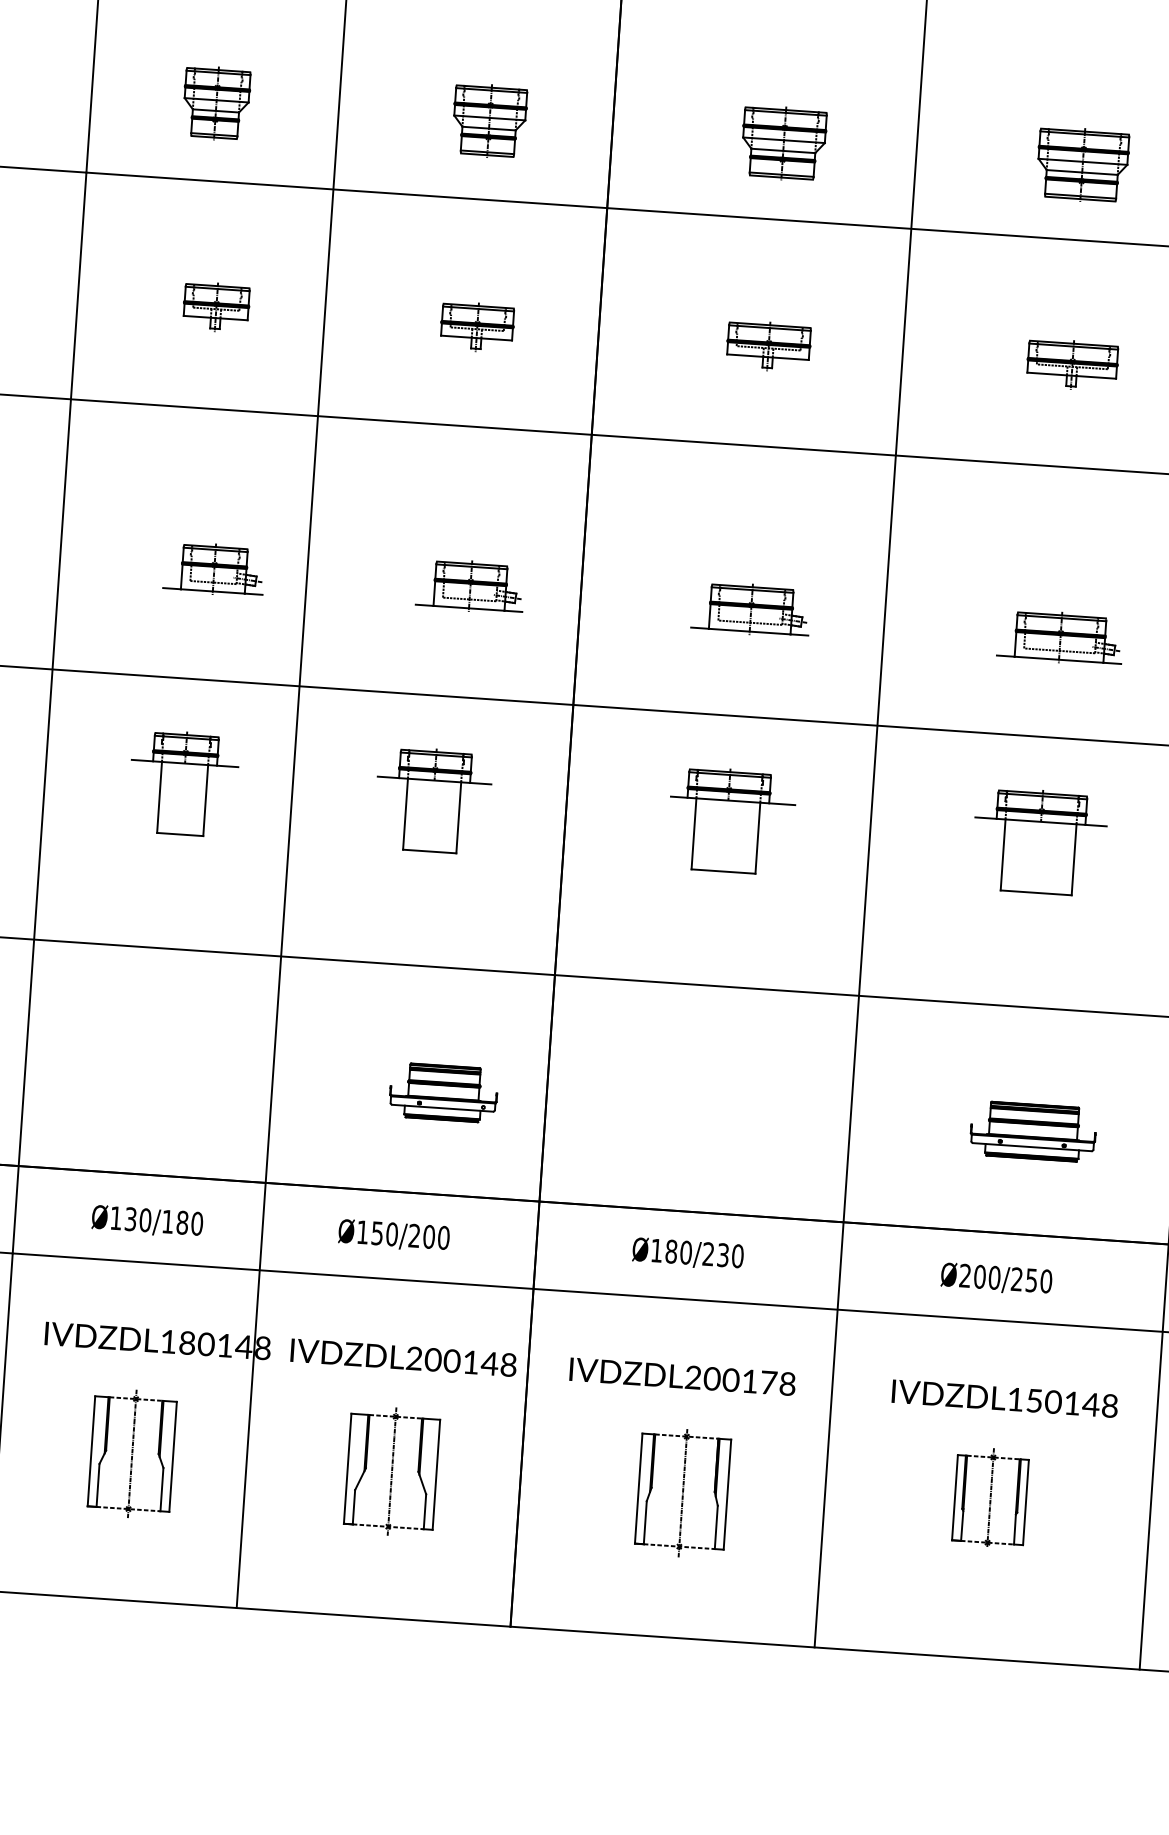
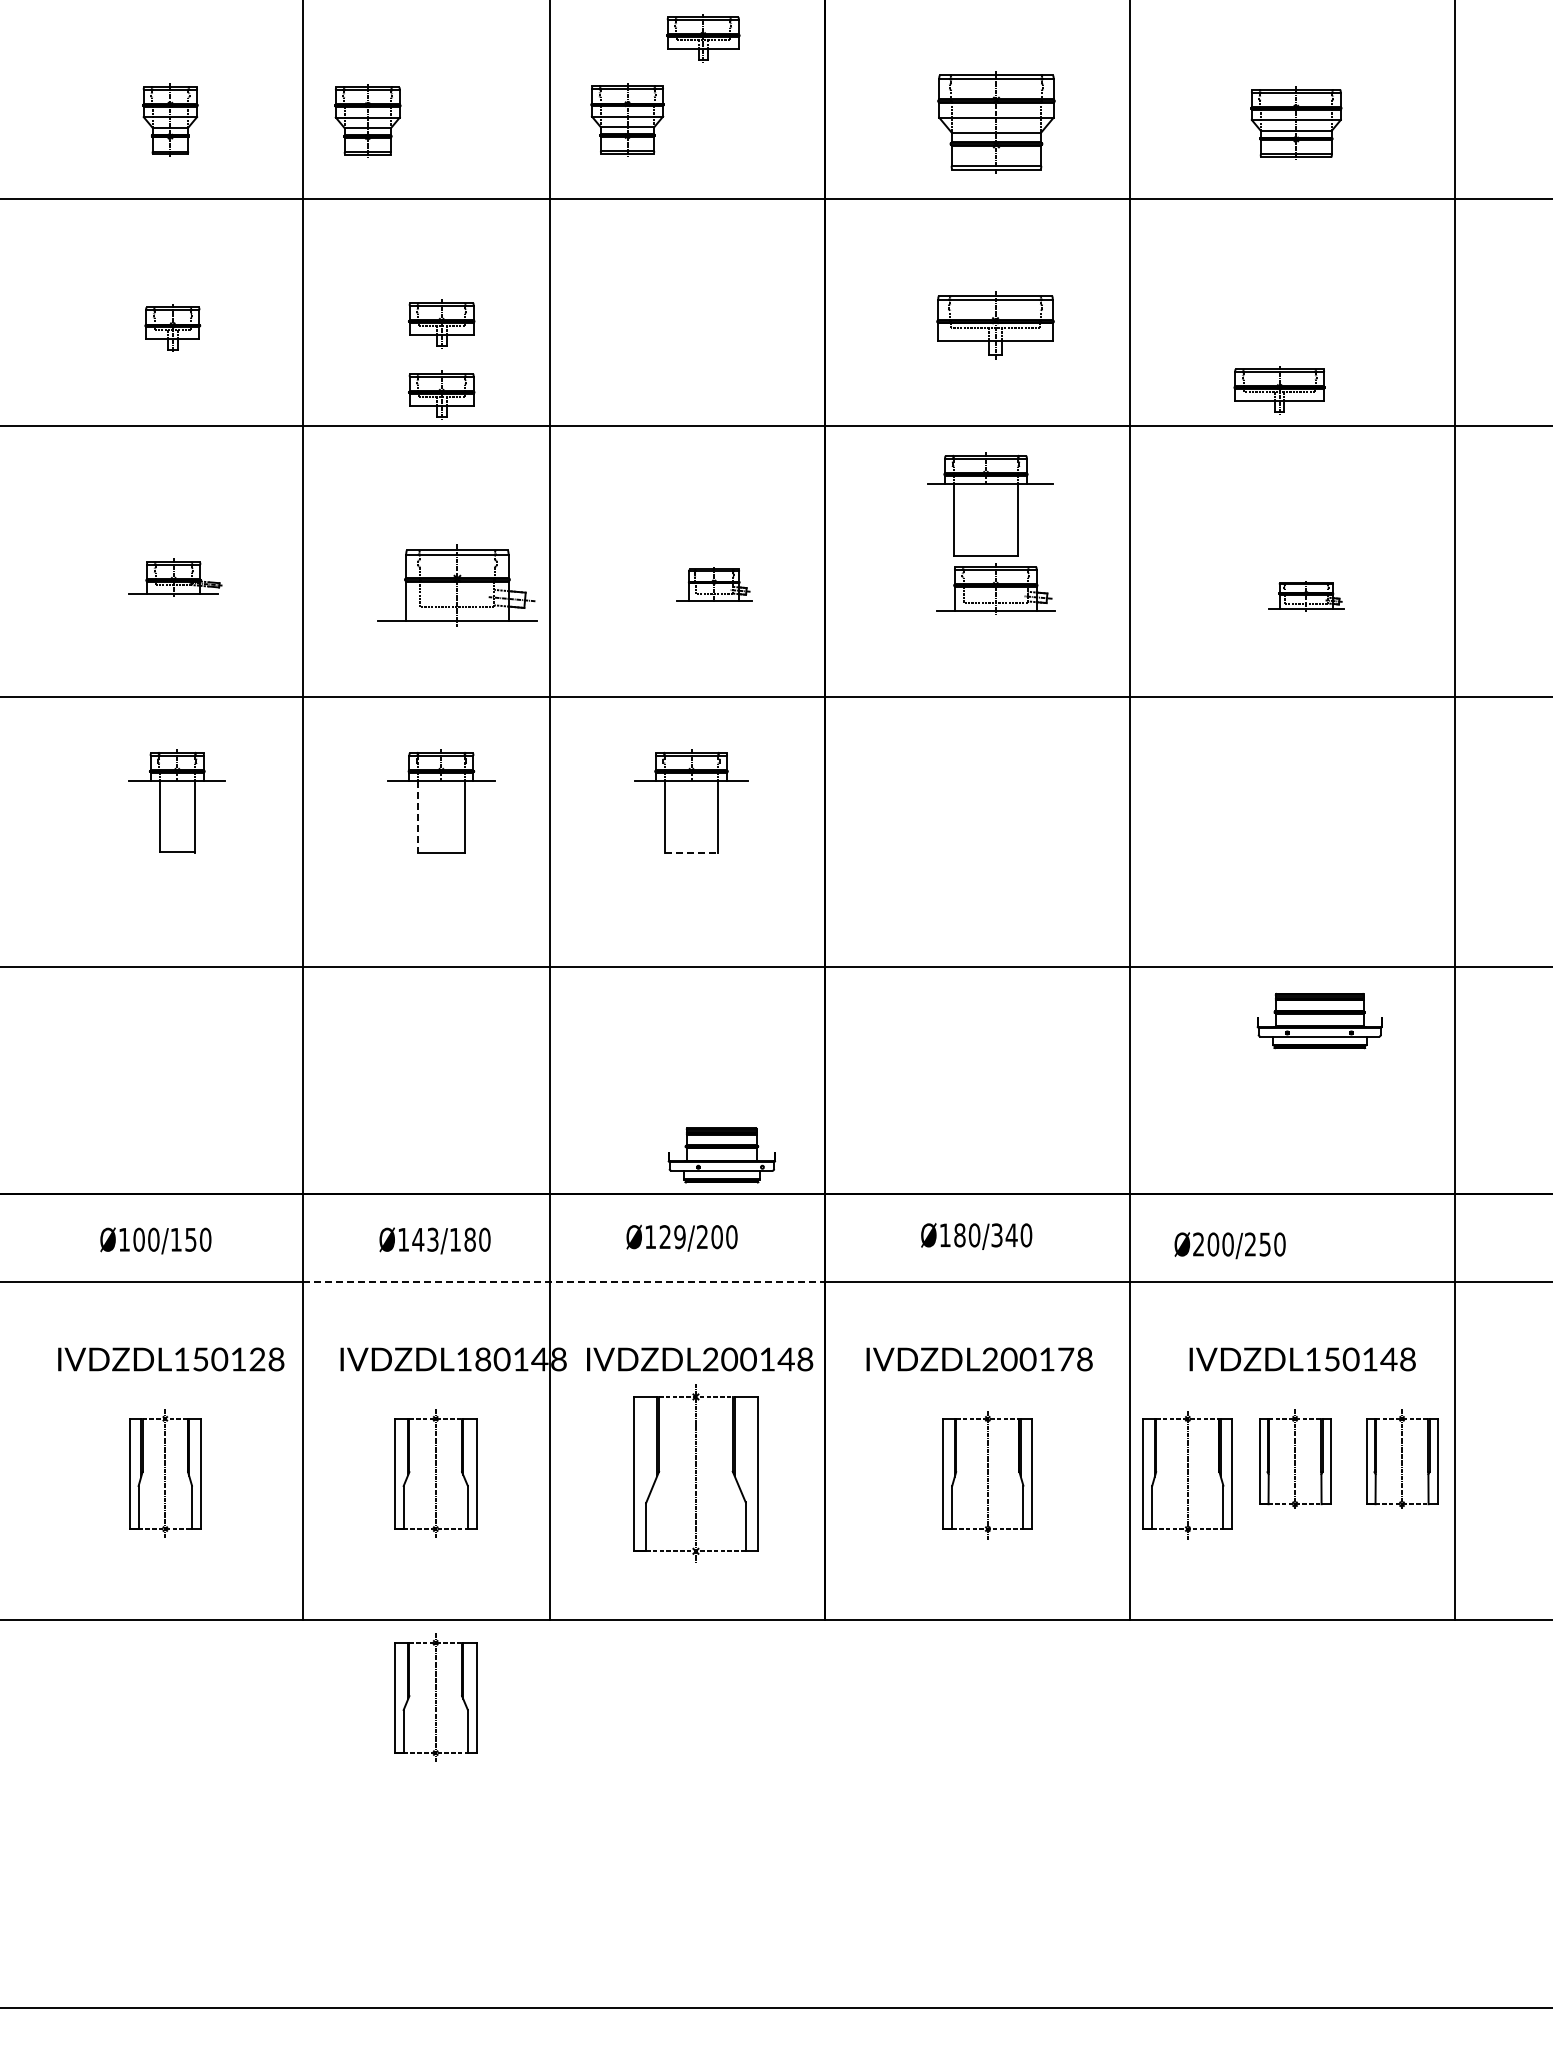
part: (216, 103) -> (367, 120), moved
part: (489, 120) -> (627, 119), moved
part: (783, 142) -> (996, 121), size x1.4
part: (477, 327) -> (703, 38), moved
part: (767, 346) -> (994, 325), size x1.4
part: (1072, 365) -> (1279, 390), moved
part: (211, 377) -> (441, 394), added
part: (214, 569) -> (457, 585), size x1.6
part: (470, 585) -> (714, 584), size x0.7
part: (1060, 636) -> (1306, 595), size x0.6
line: (159, 796) -> (418, 816), solid -> dashed
part: (731, 820) -> (990, 504), moved
part: (1039, 841) -> (1299, 801), removed
line: (429, 851) -> (691, 852), solid -> dashed
part: (443, 1092) -> (721, 1155), moved
part: (1033, 1132) -> (1319, 1021), moved
text: (138, 1219) -> (425, 1239), Ø130/180 -> Ø143/180
text: (384, 1234) -> (672, 1237), Ø150/200 -> Ø129/200
text: (715, 1254) -> (1004, 1235), Ø180/230 -> Ø180/340
line: (273, 1270) -> (564, 1281), solid -> dashed
text: (995, 1278) -> (1229, 1245), moved
part: (392, 1471) -> (696, 1473), size x1.4
part: (1097, 1504) -> (1402, 1458), added
part: (882, 1506) -> (1187, 1475), added
part: (116, 1677) -> (435, 1697), added

